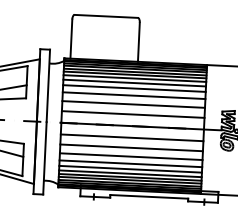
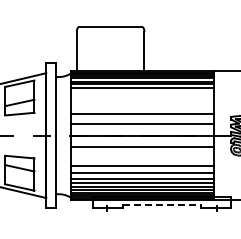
line: (134, 83) -> (141, 92), removed
line: (133, 88) -> (141, 97), removed
line: (133, 96) -> (141, 105), removed
line: (130, 147) -> (141, 157), removed
line: (149, 196) -> (162, 205), solid -> dashed

